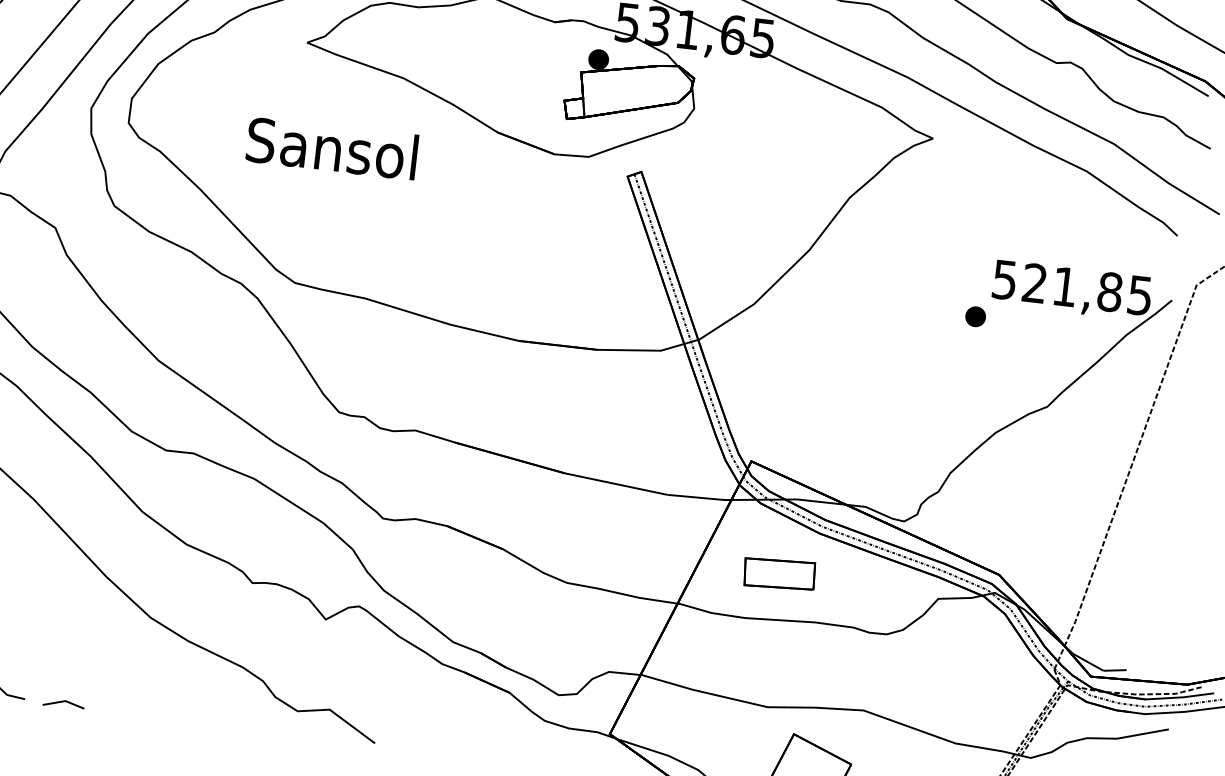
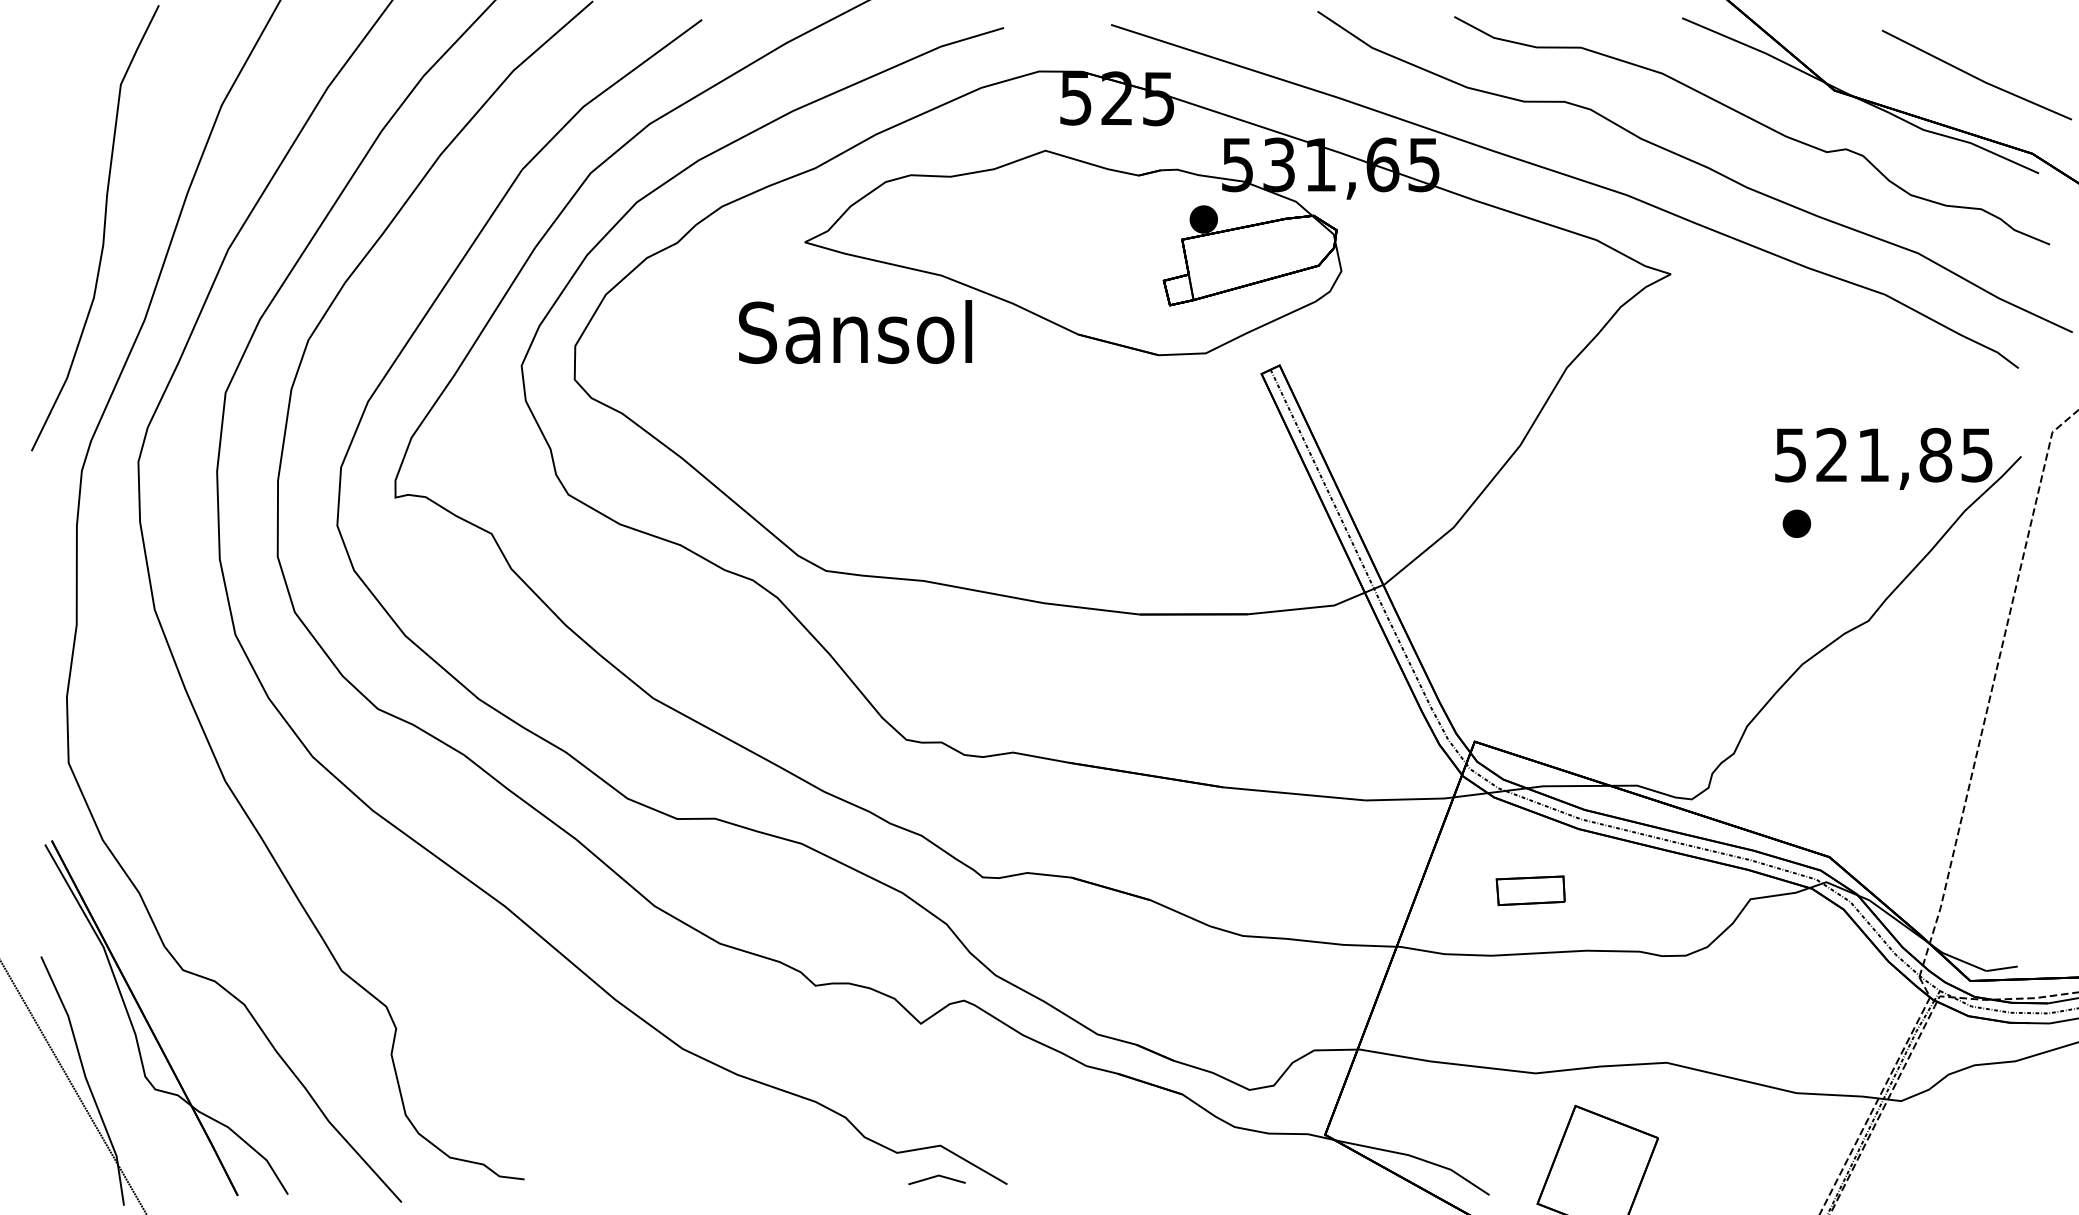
text: (332, 147) -> (855, 331), moved
part: (975, 316) -> (1796, 523), moved
part: (779, 574) -> (1530, 890), size x0.7
line: (63, 702) -> (936, 1177), moved

